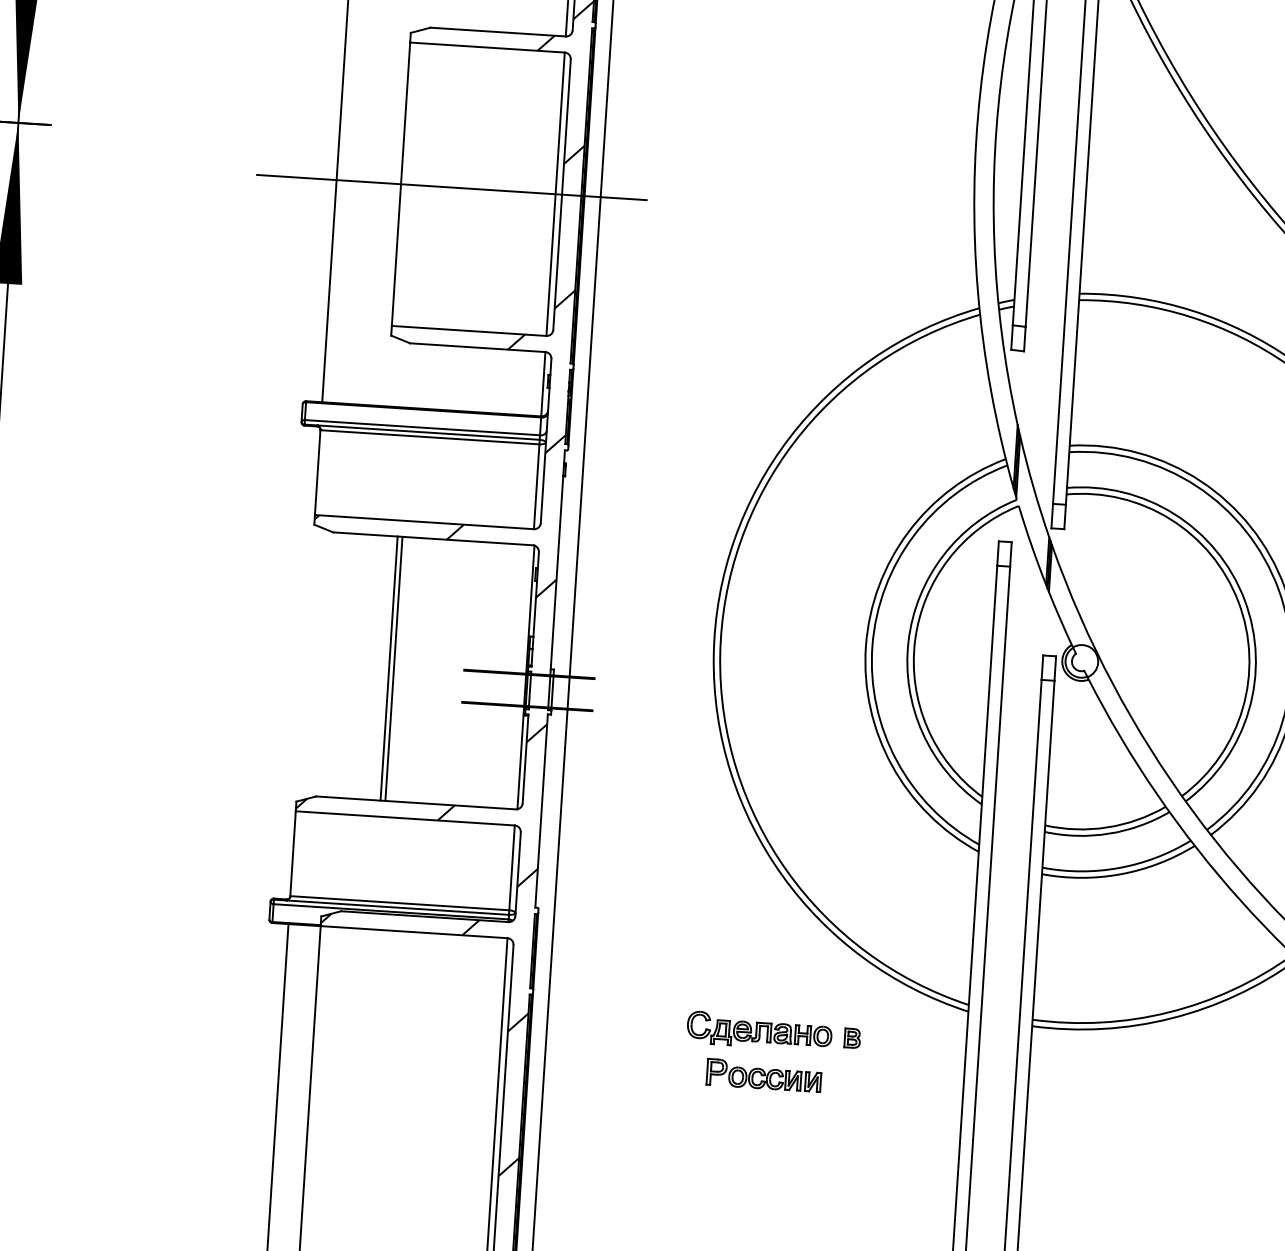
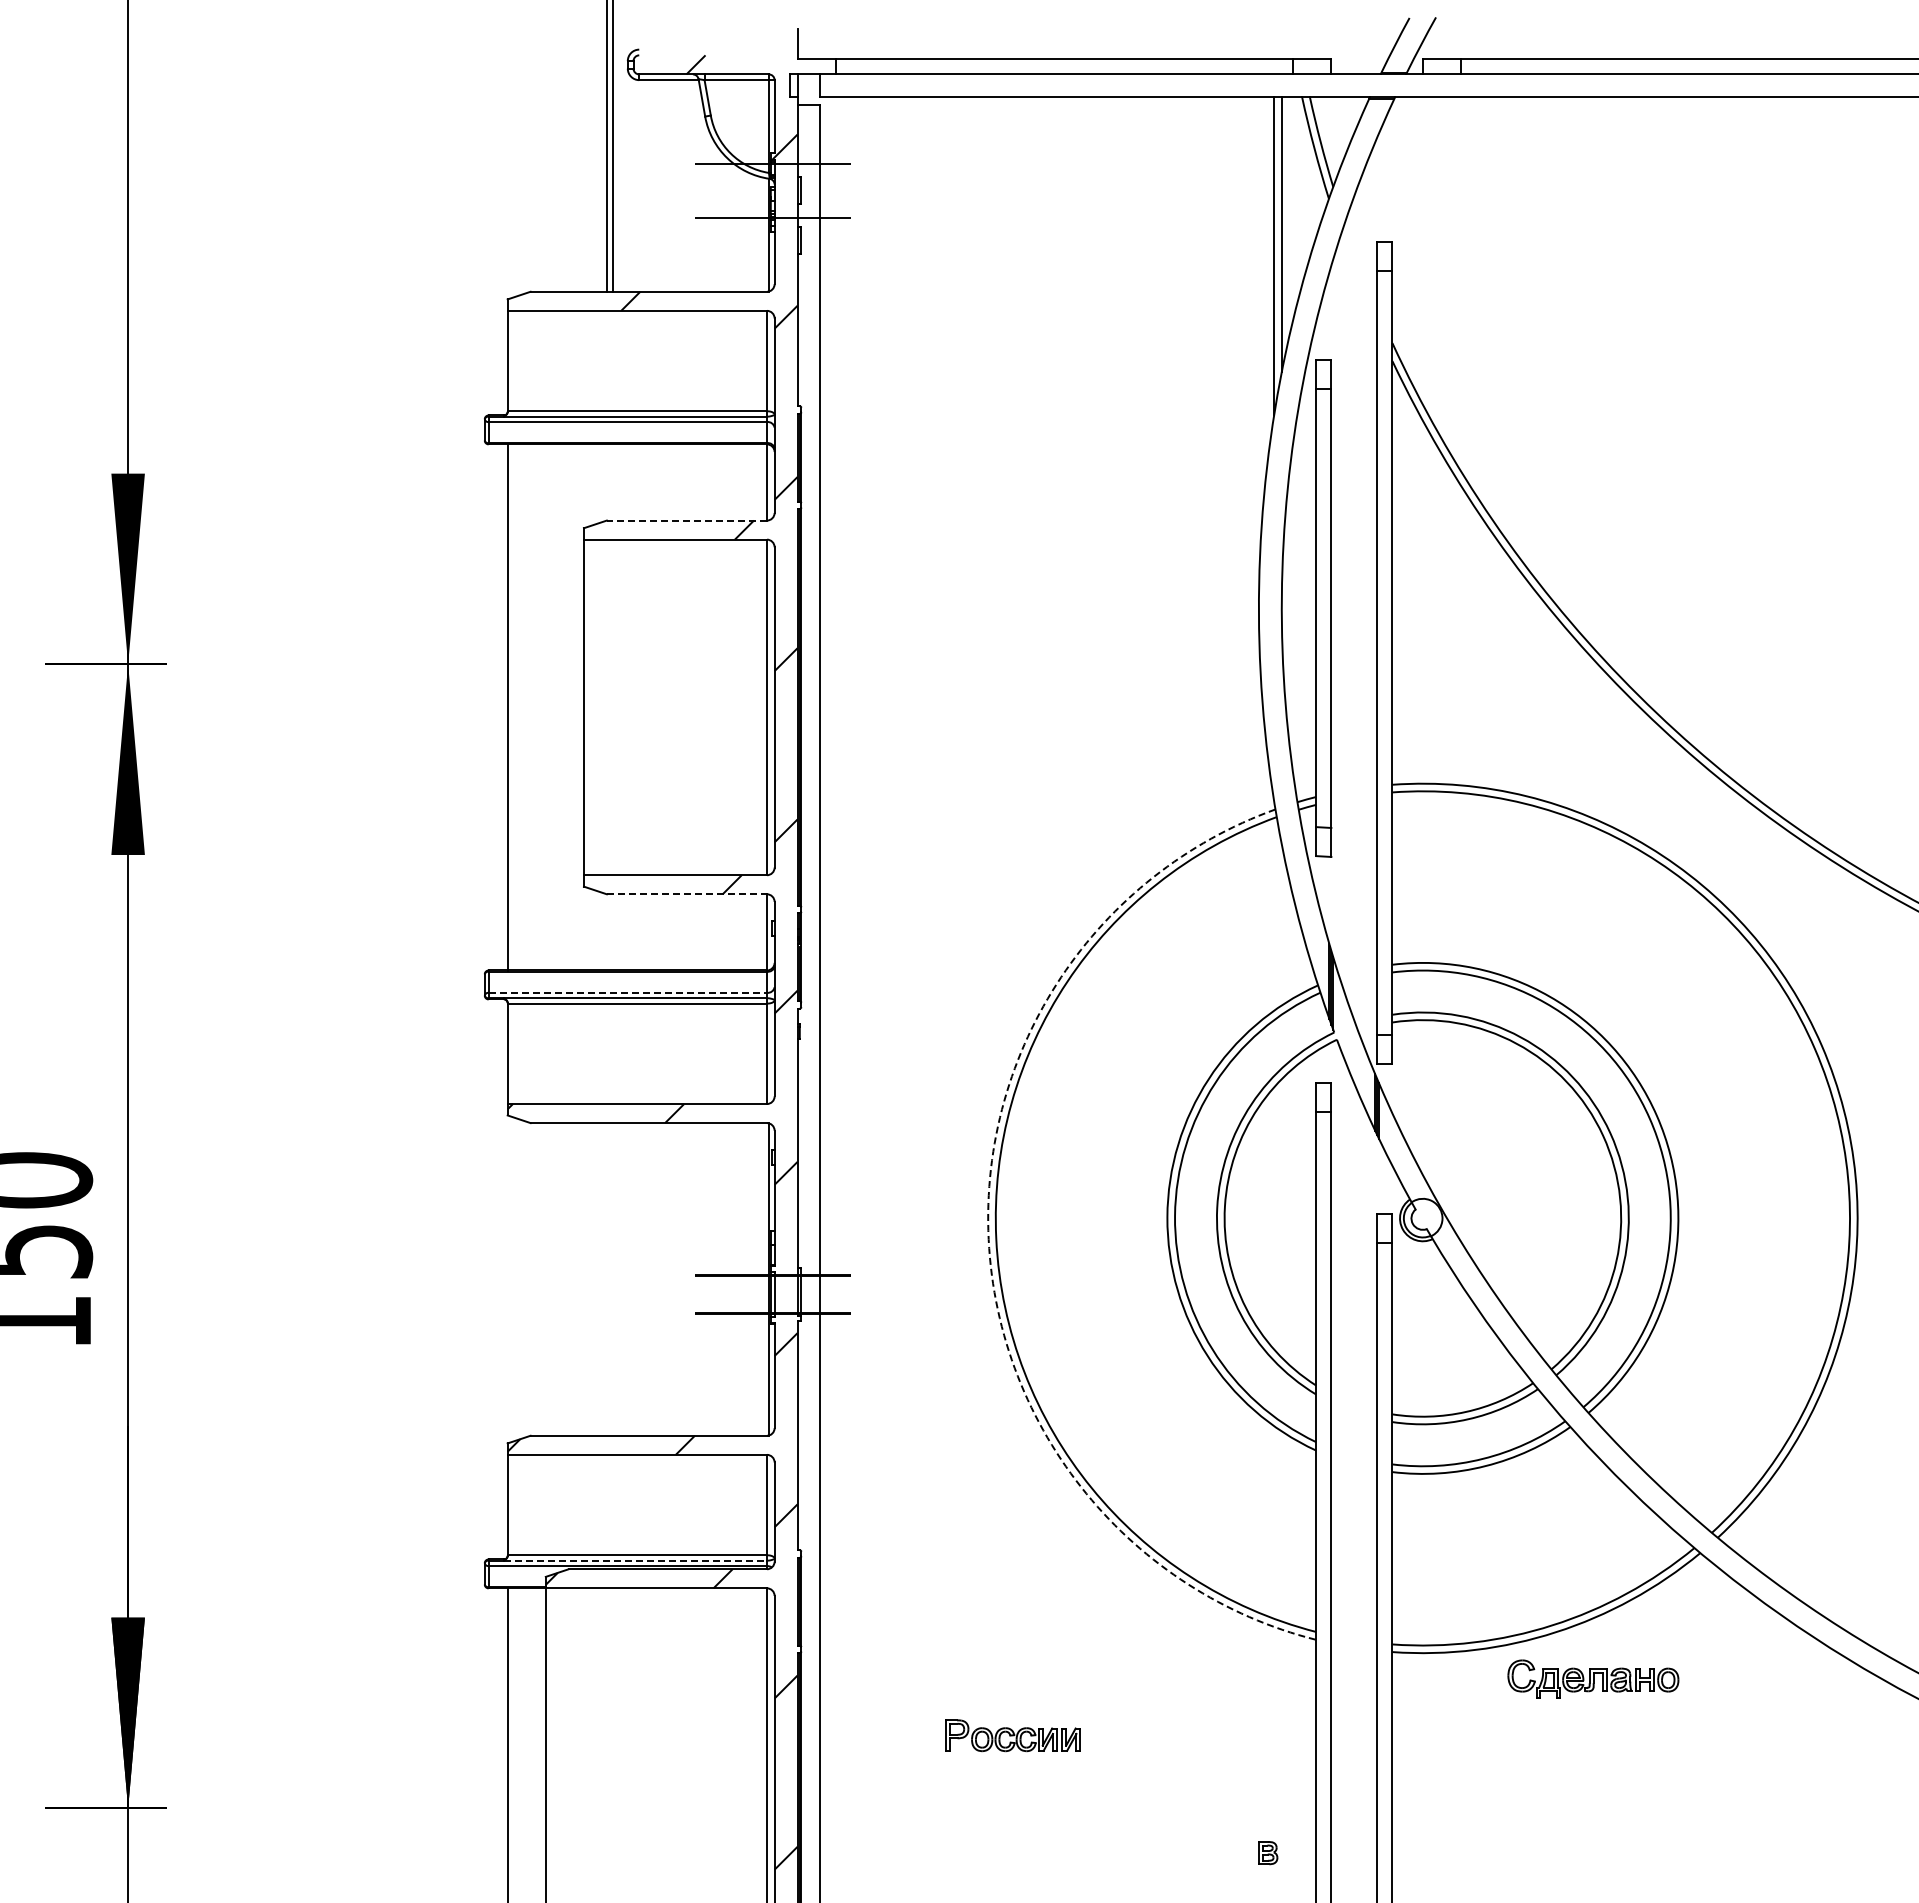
line: (497, 31) -> (686, 520), solid -> dashed
line: (452, 187) -> (644, 707), removed
line: (478, 347) -> (687, 894), solid -> dashed
line: (423, 427) -> (628, 992), solid -> dashed
arc: (713, 655) -> (988, 1239), solid -> dashed
line: (388, 668) -> (606, 1279), removed
line: (393, 668) -> (612, 1279), removed
line: (397, 907) -> (635, 1560), solid -> dashed
part: (759, 1030) -> (1593, 1678), moved
part: (852, 1038) -> (1268, 1853), moved
part: (763, 1075) -> (1012, 1735), moved

